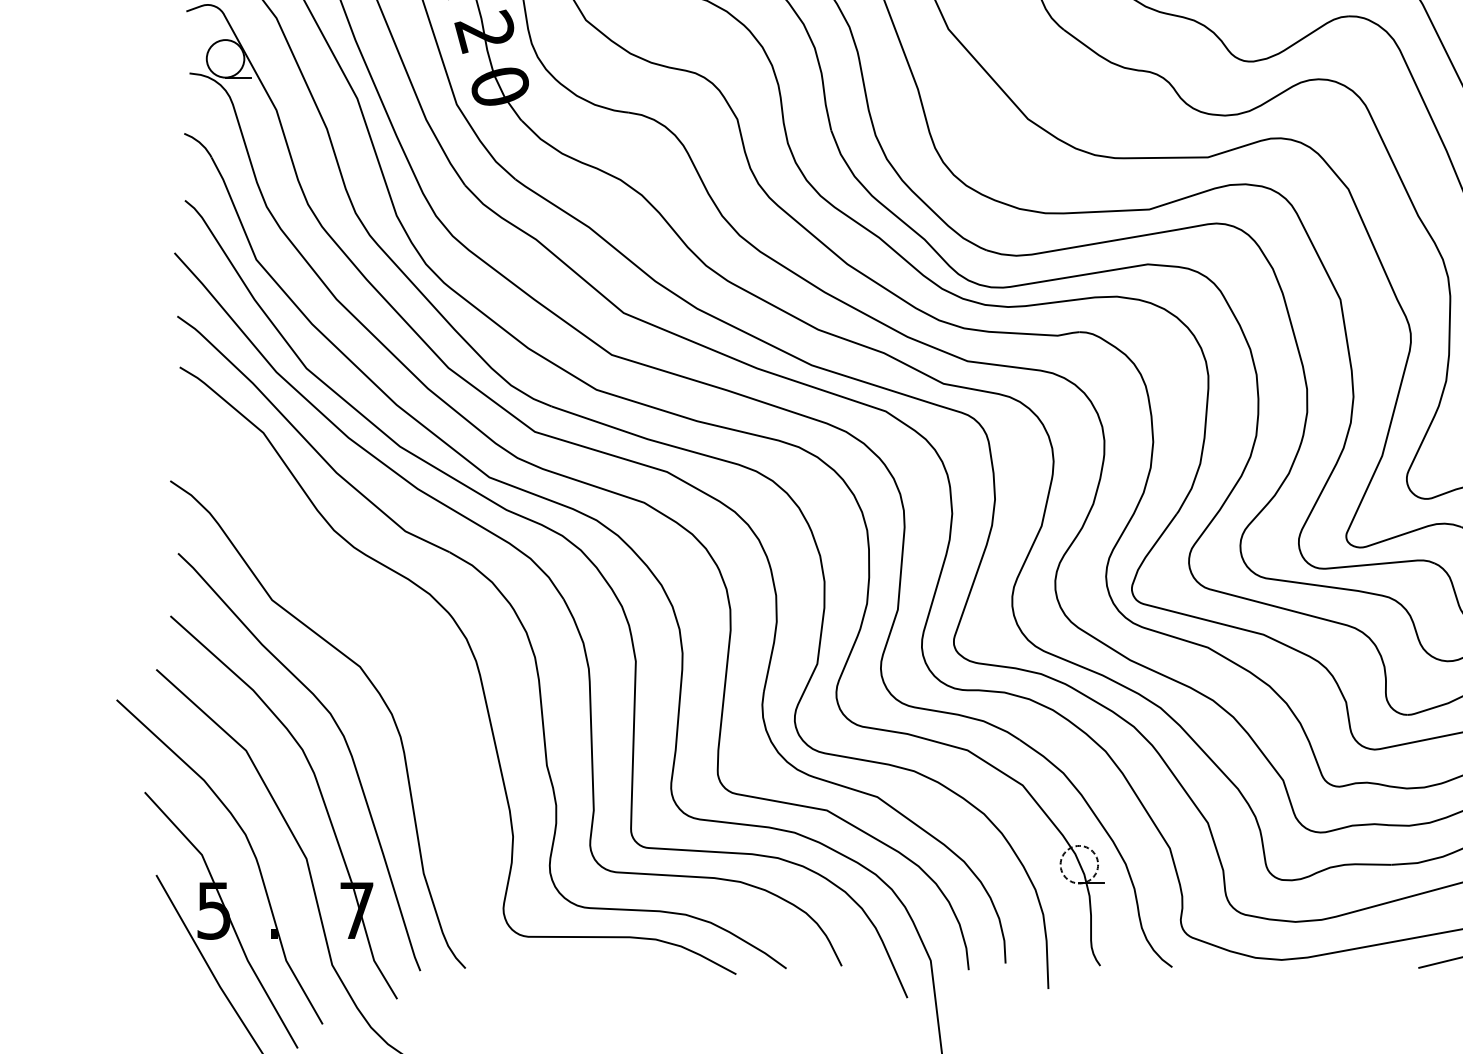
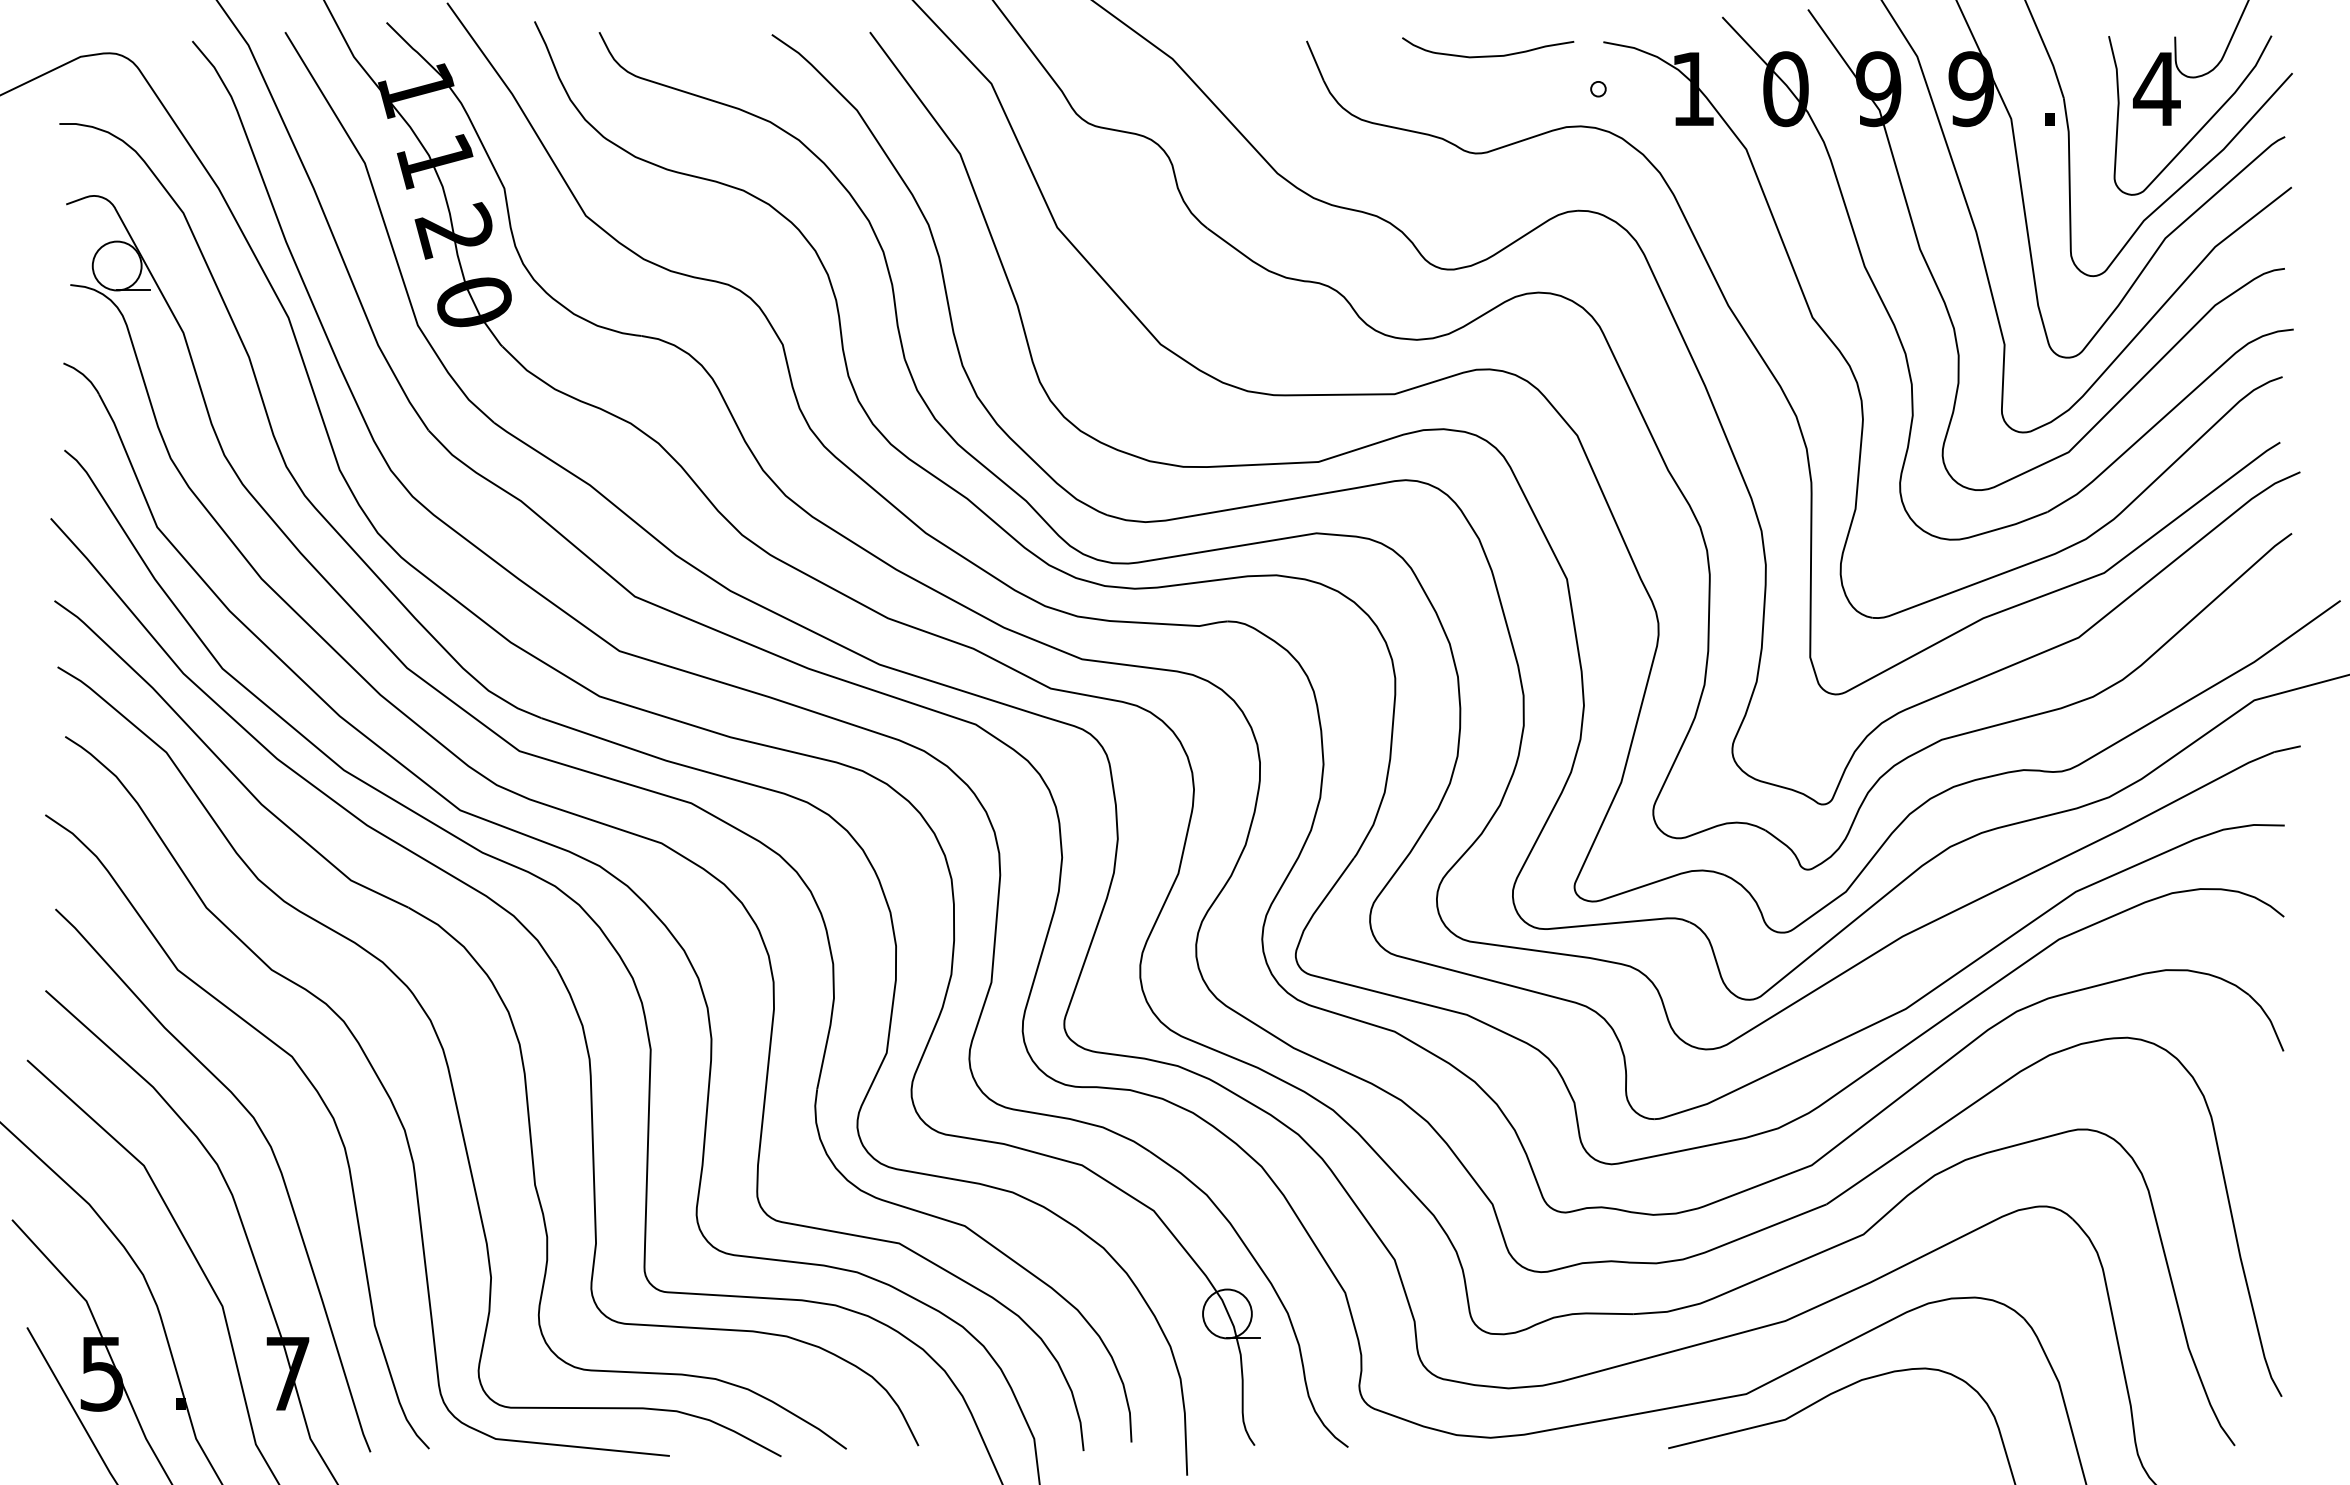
curve: (430, 692) -> (383, 1089), added
circle: (1079, 864) -> (1227, 1313), dashed -> solid

